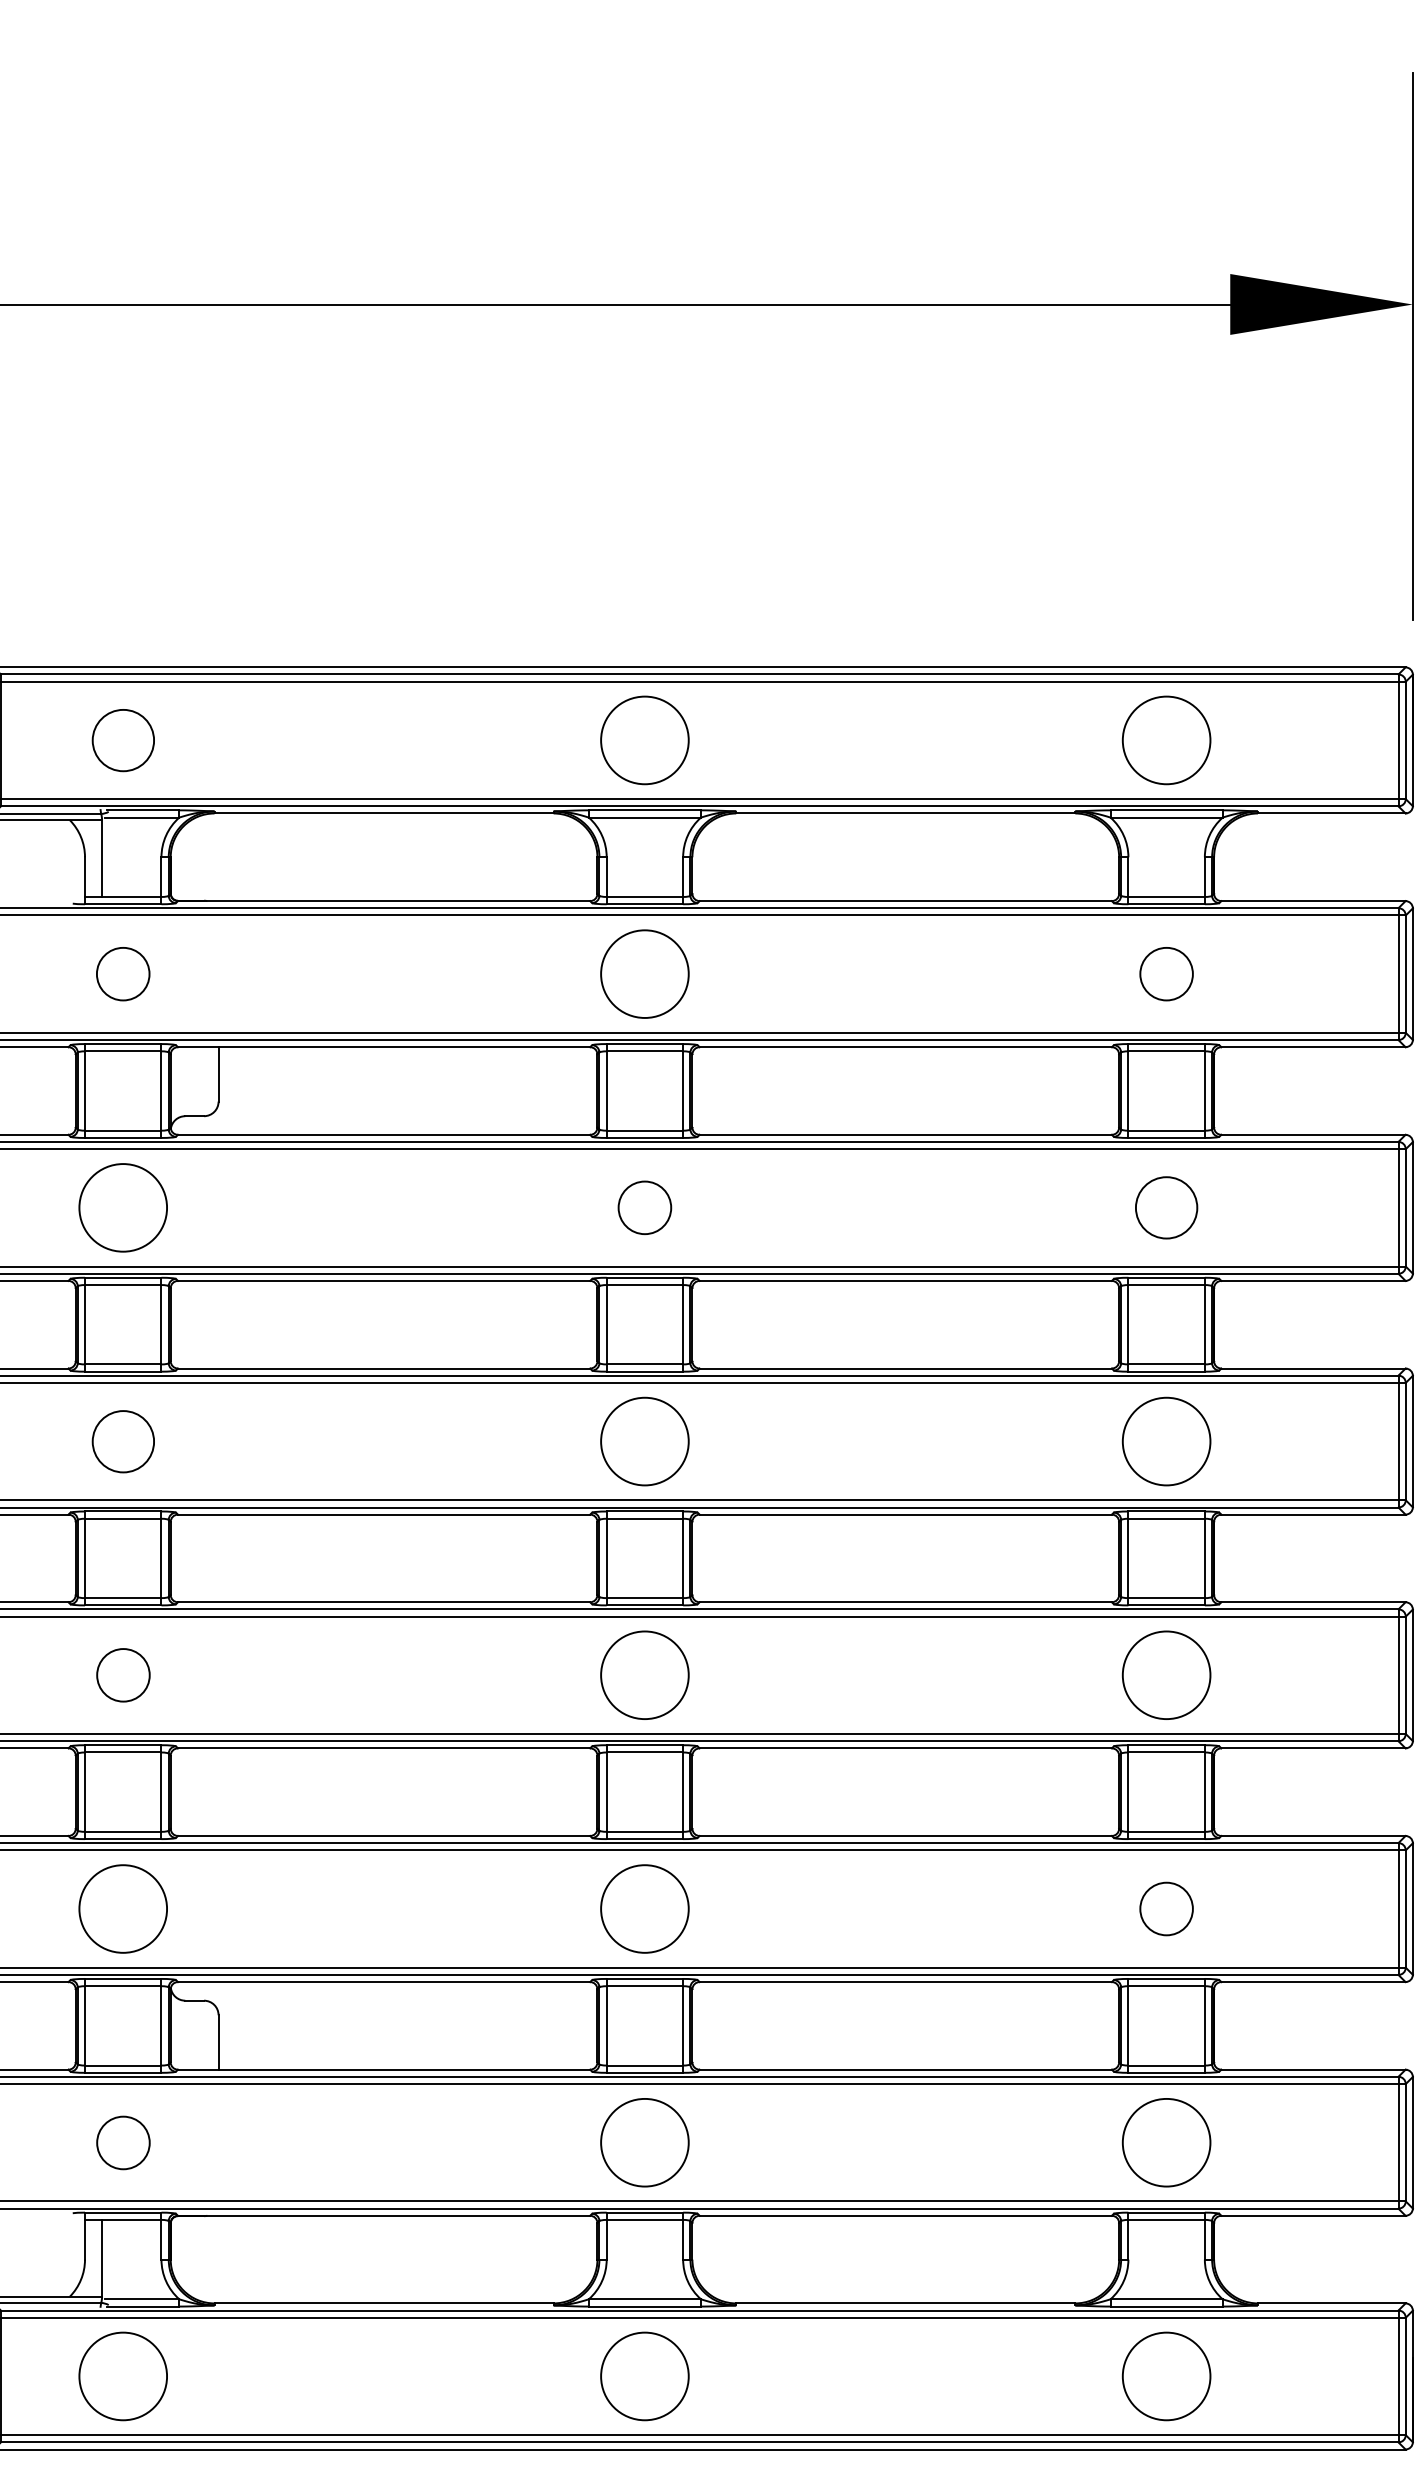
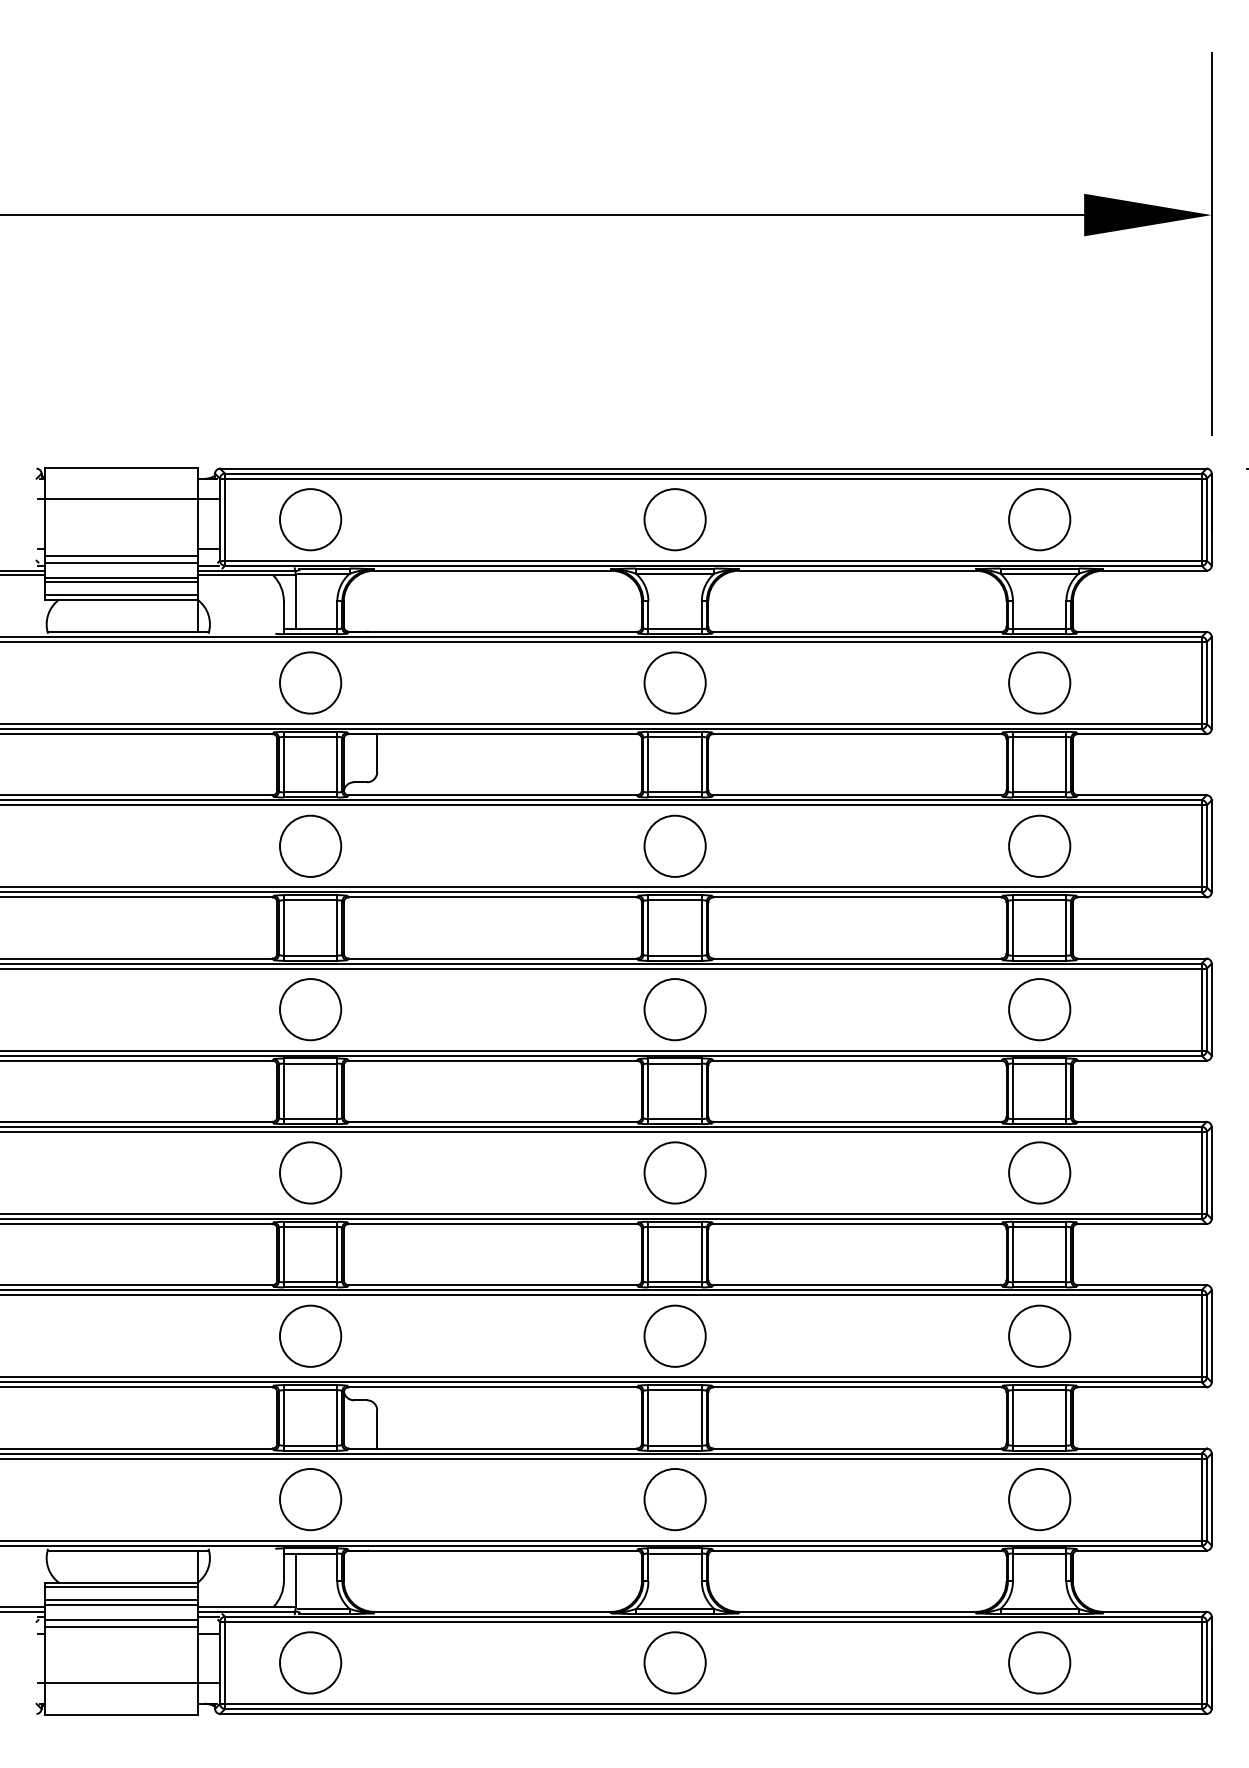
circle: (123, 740) -> (310, 519), size x1.43
circle: (123, 973) -> (310, 682), size x1.67
circle: (1166, 973) -> (1039, 682), size x1.67
circle: (644, 1206) -> (674, 845), size x1.67
circle: (1166, 1206) -> (1039, 845), size x1.43
circle: (123, 1441) -> (310, 1009), size x1.43
circle: (123, 1674) -> (310, 1172), size x1.67
circle: (1166, 1907) -> (1039, 1335), size x1.67
circle: (123, 2142) -> (310, 1499), size x1.67

